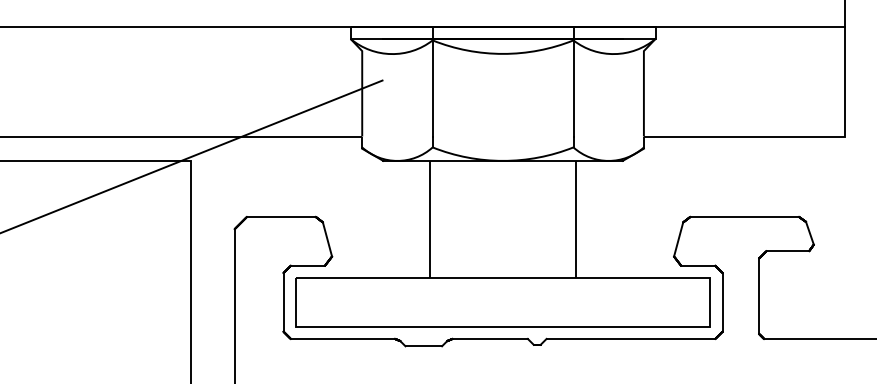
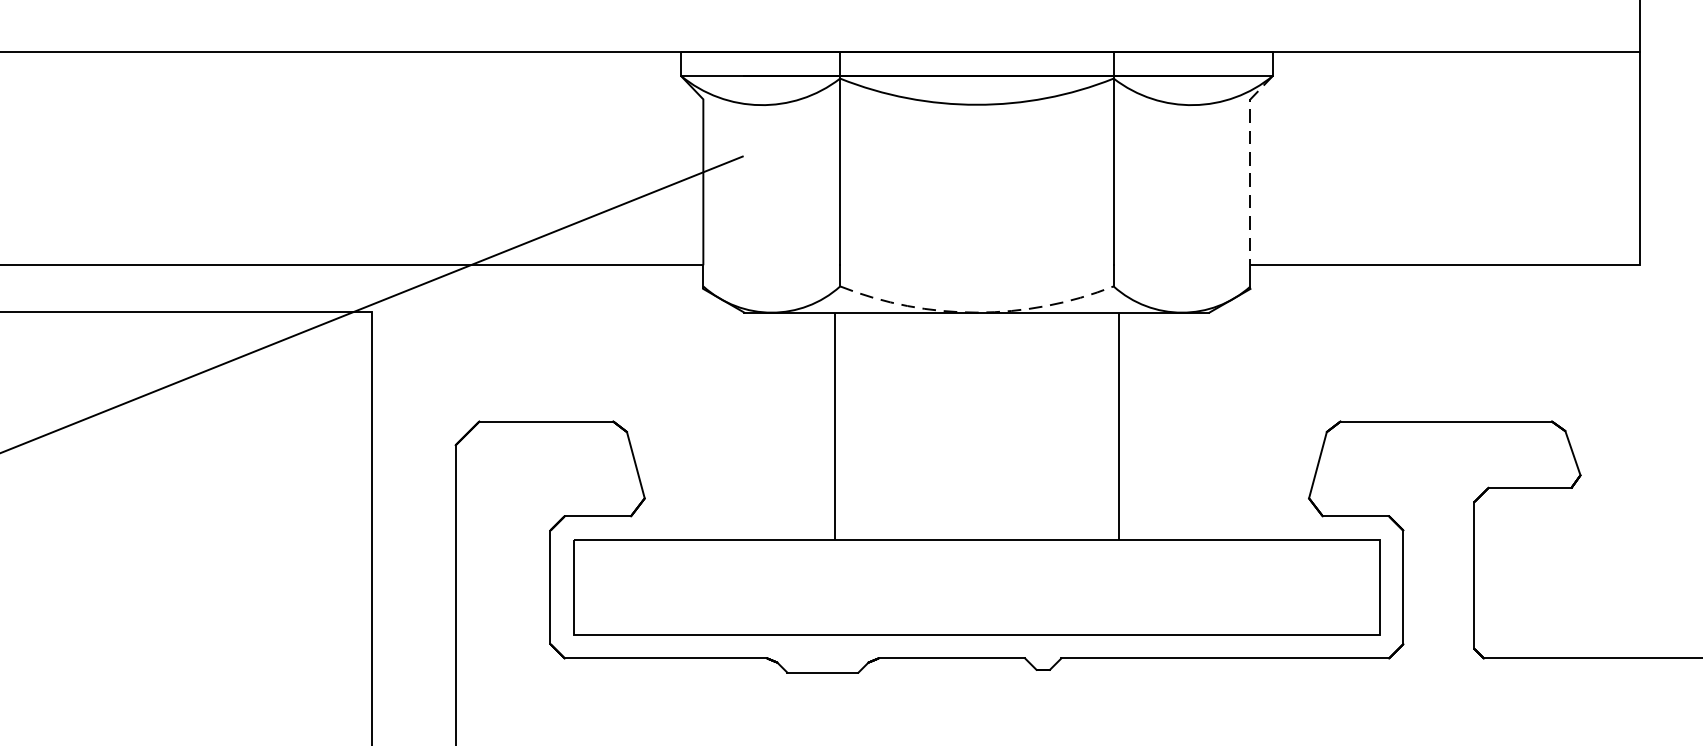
line: (643, 84) -> (1249, 164), solid -> dashed
arc: (503, 160) -> (977, 311), solid -> dashed

